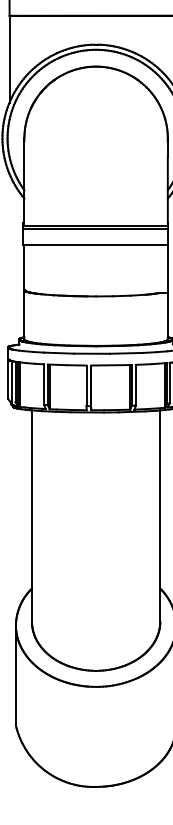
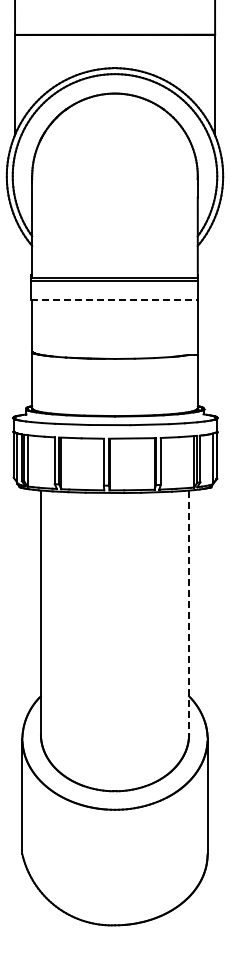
line: (95, 244) -> (114, 299), solid -> dashed
line: (160, 516) -> (189, 612), solid -> dashed

